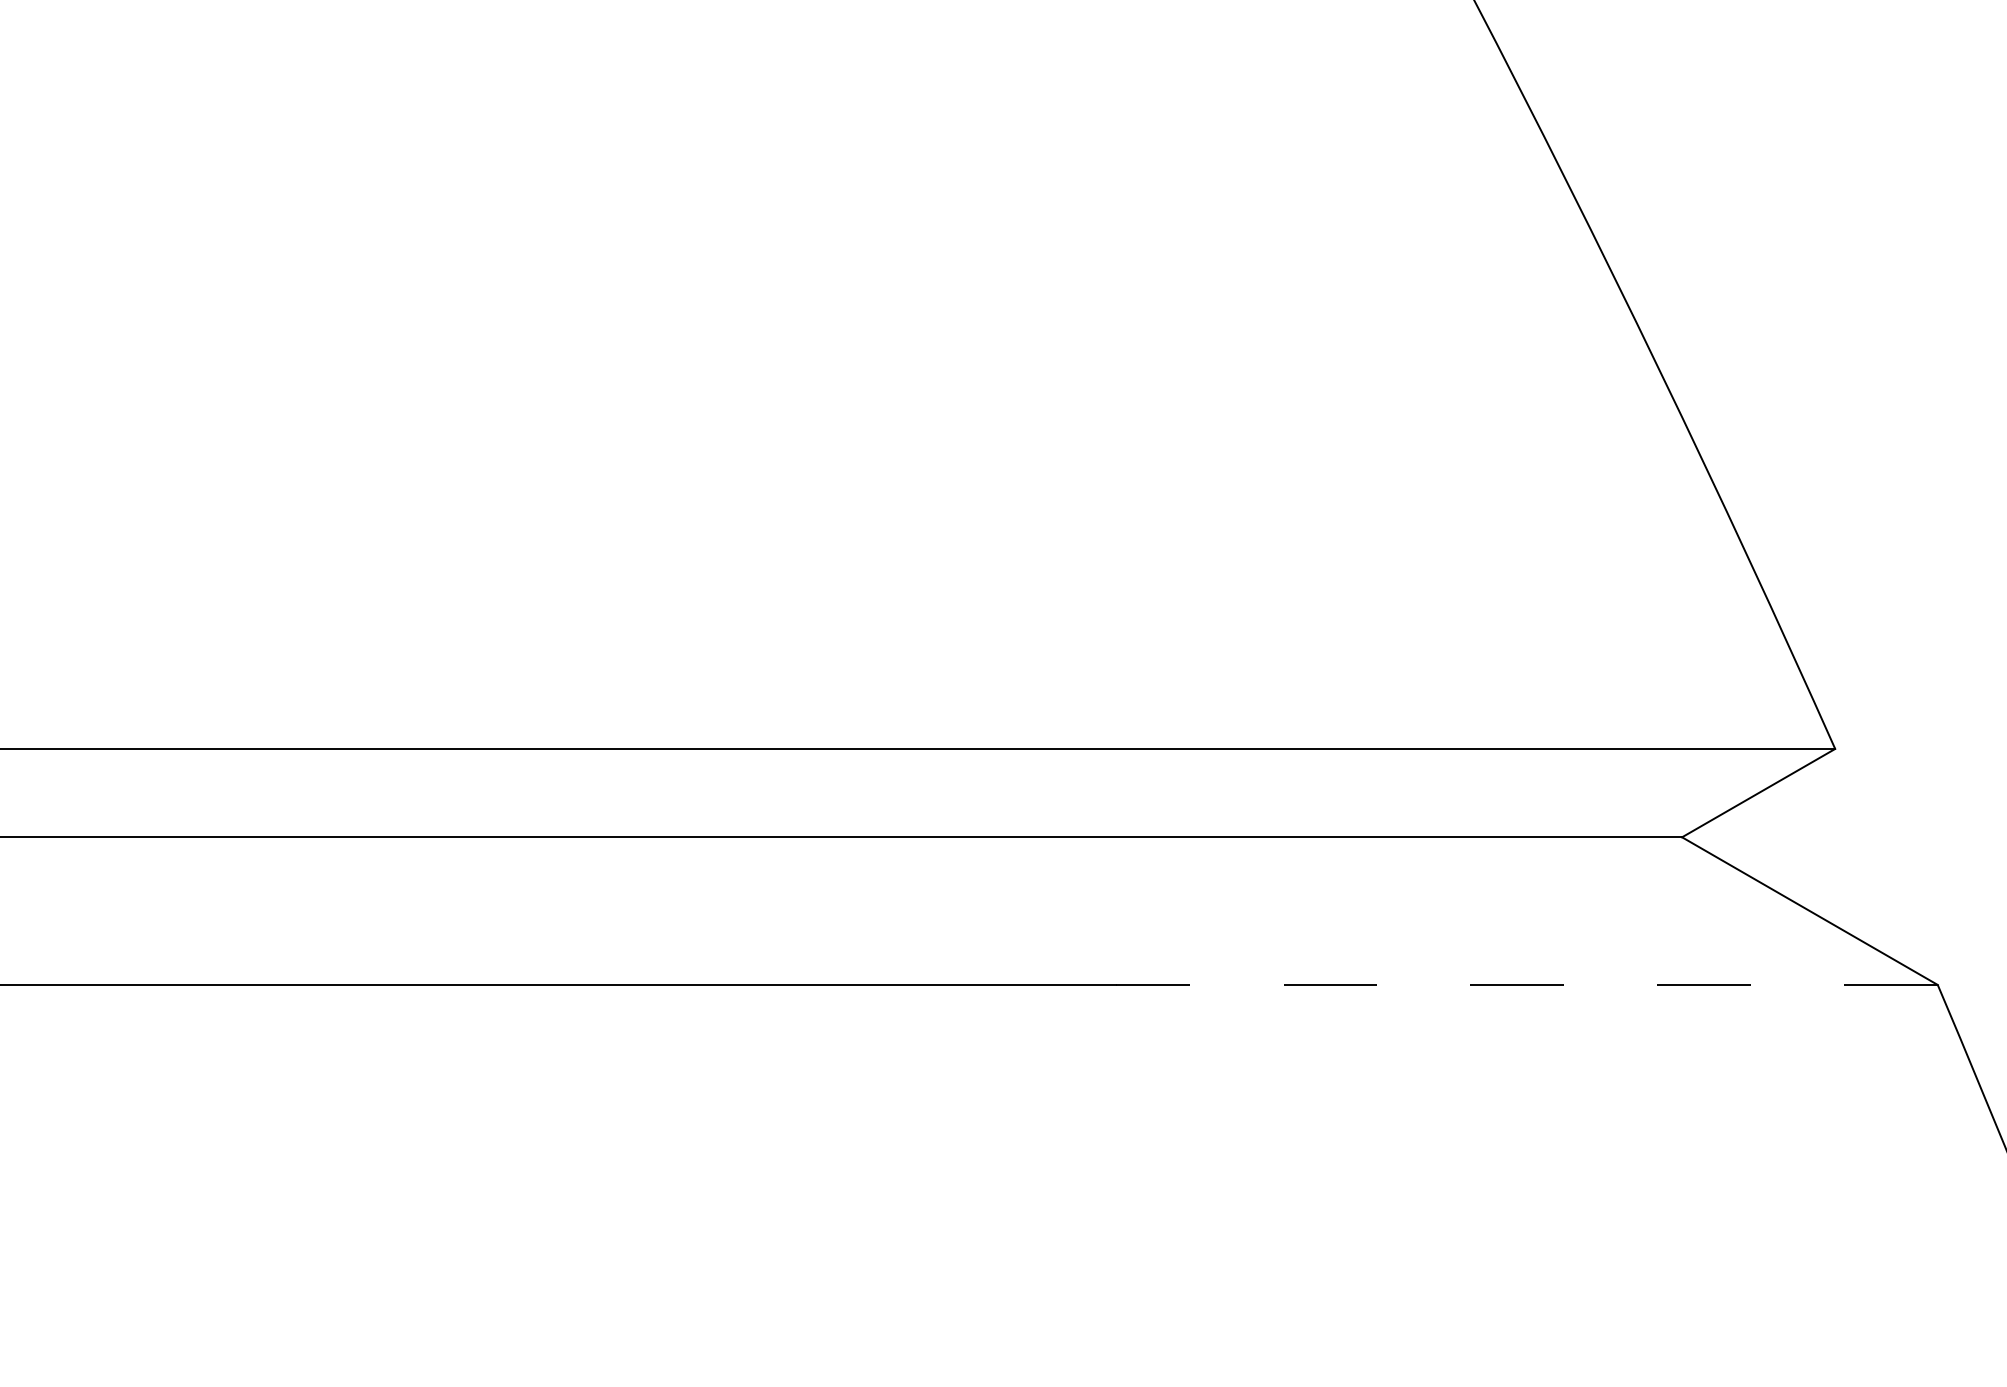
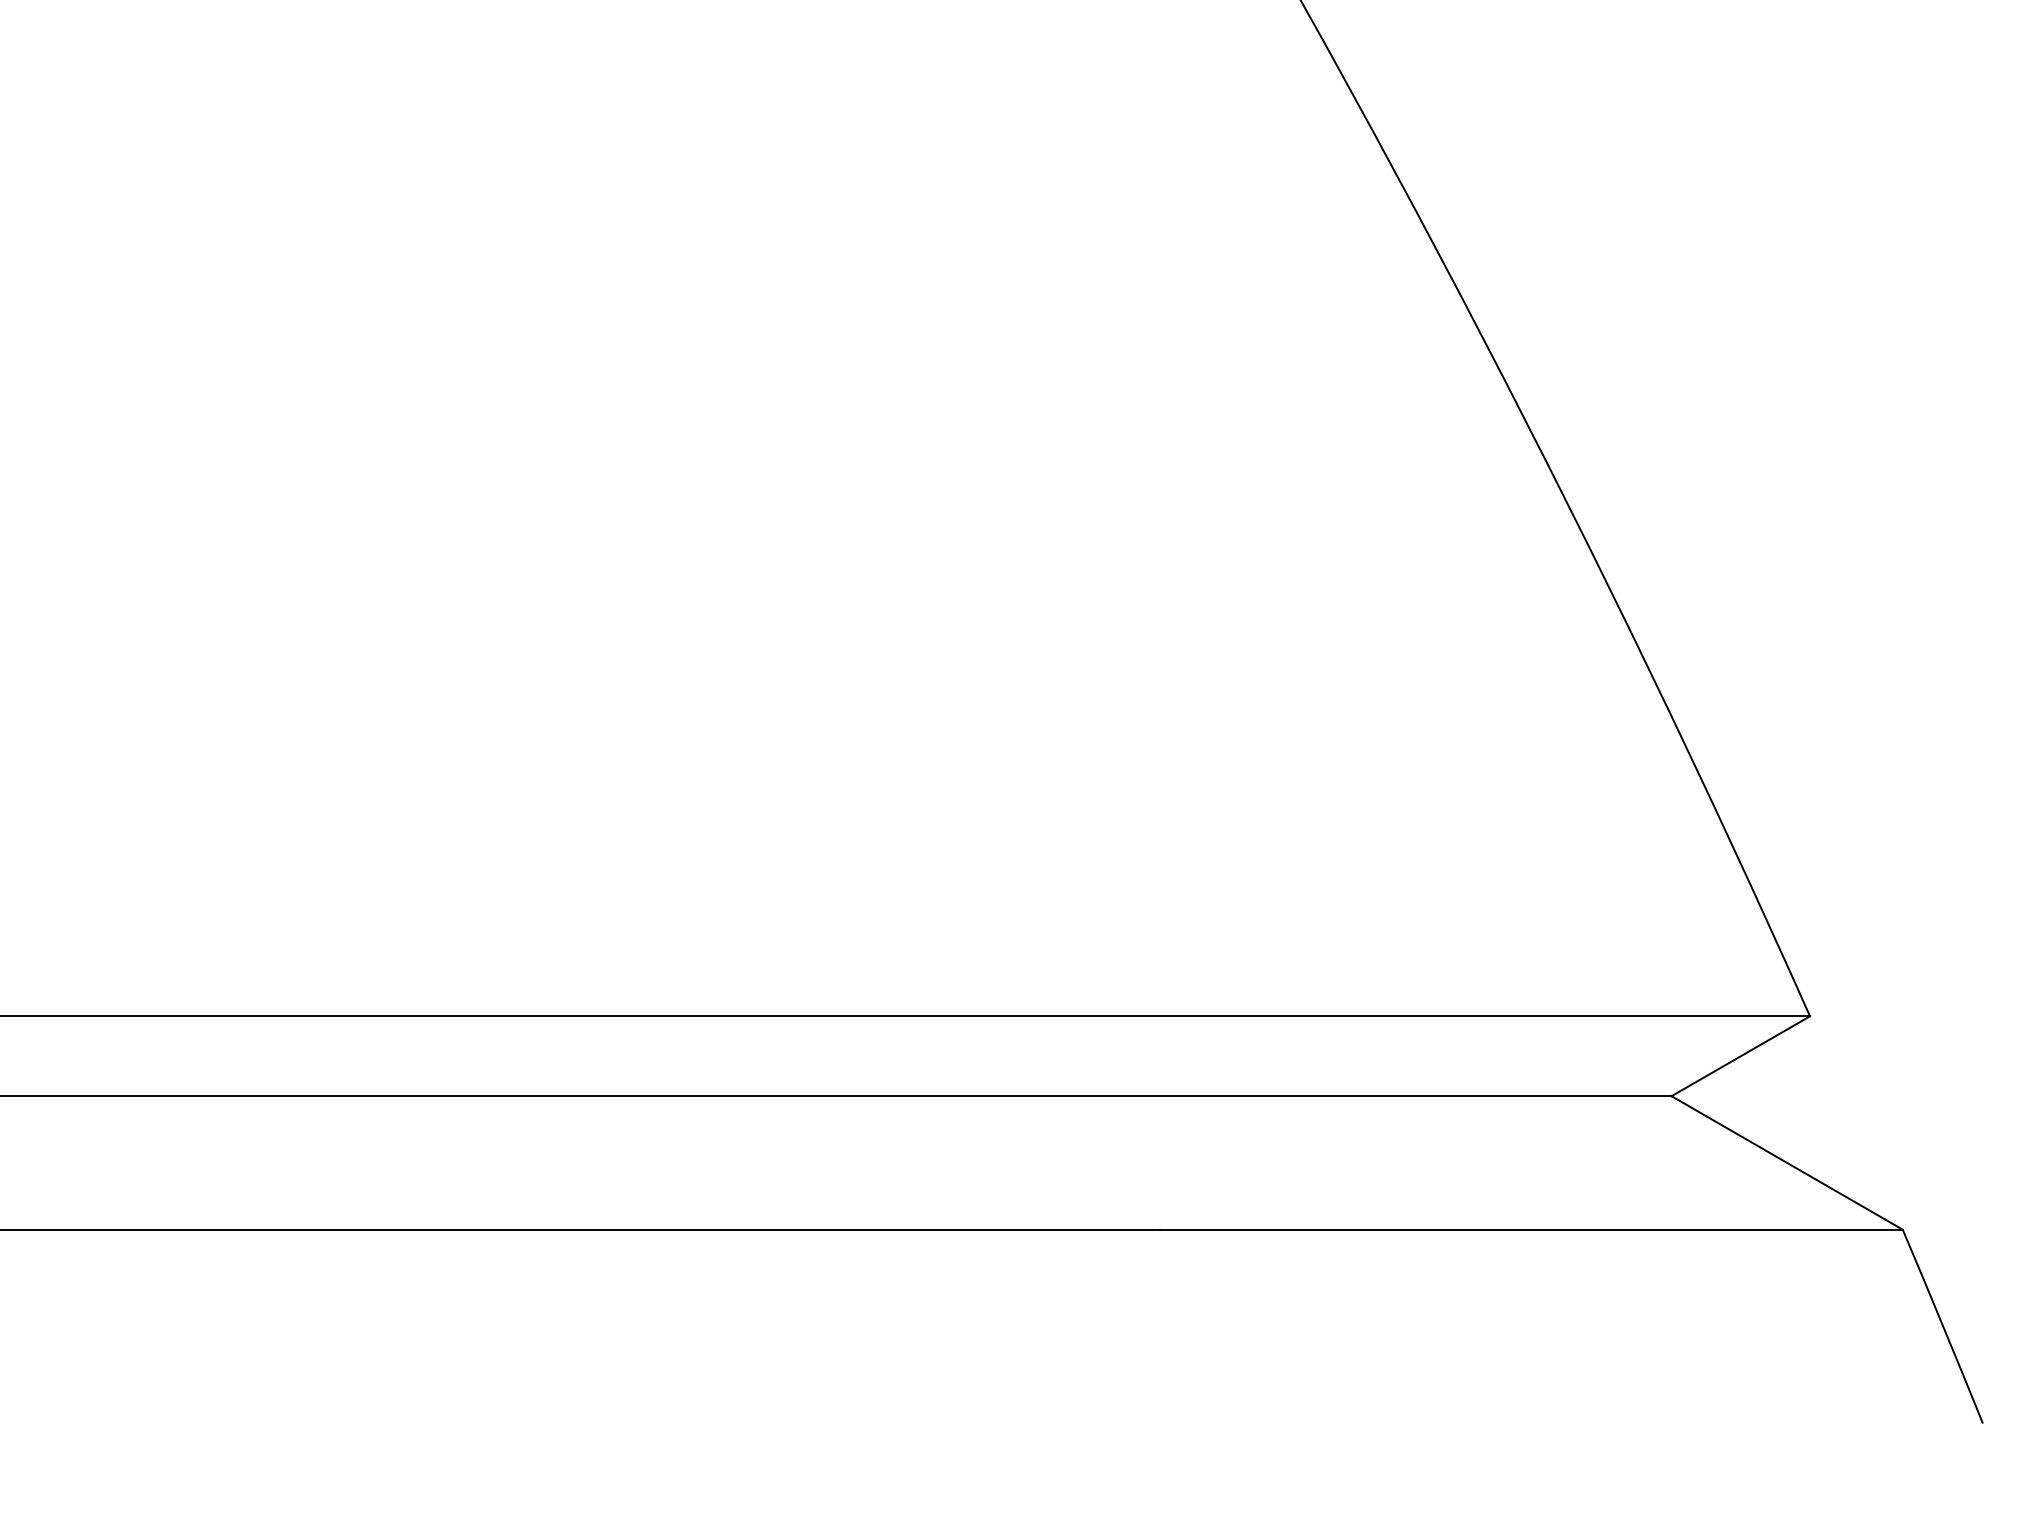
line: (1526, 984) -> (1530, 1229), dashed -> solid

